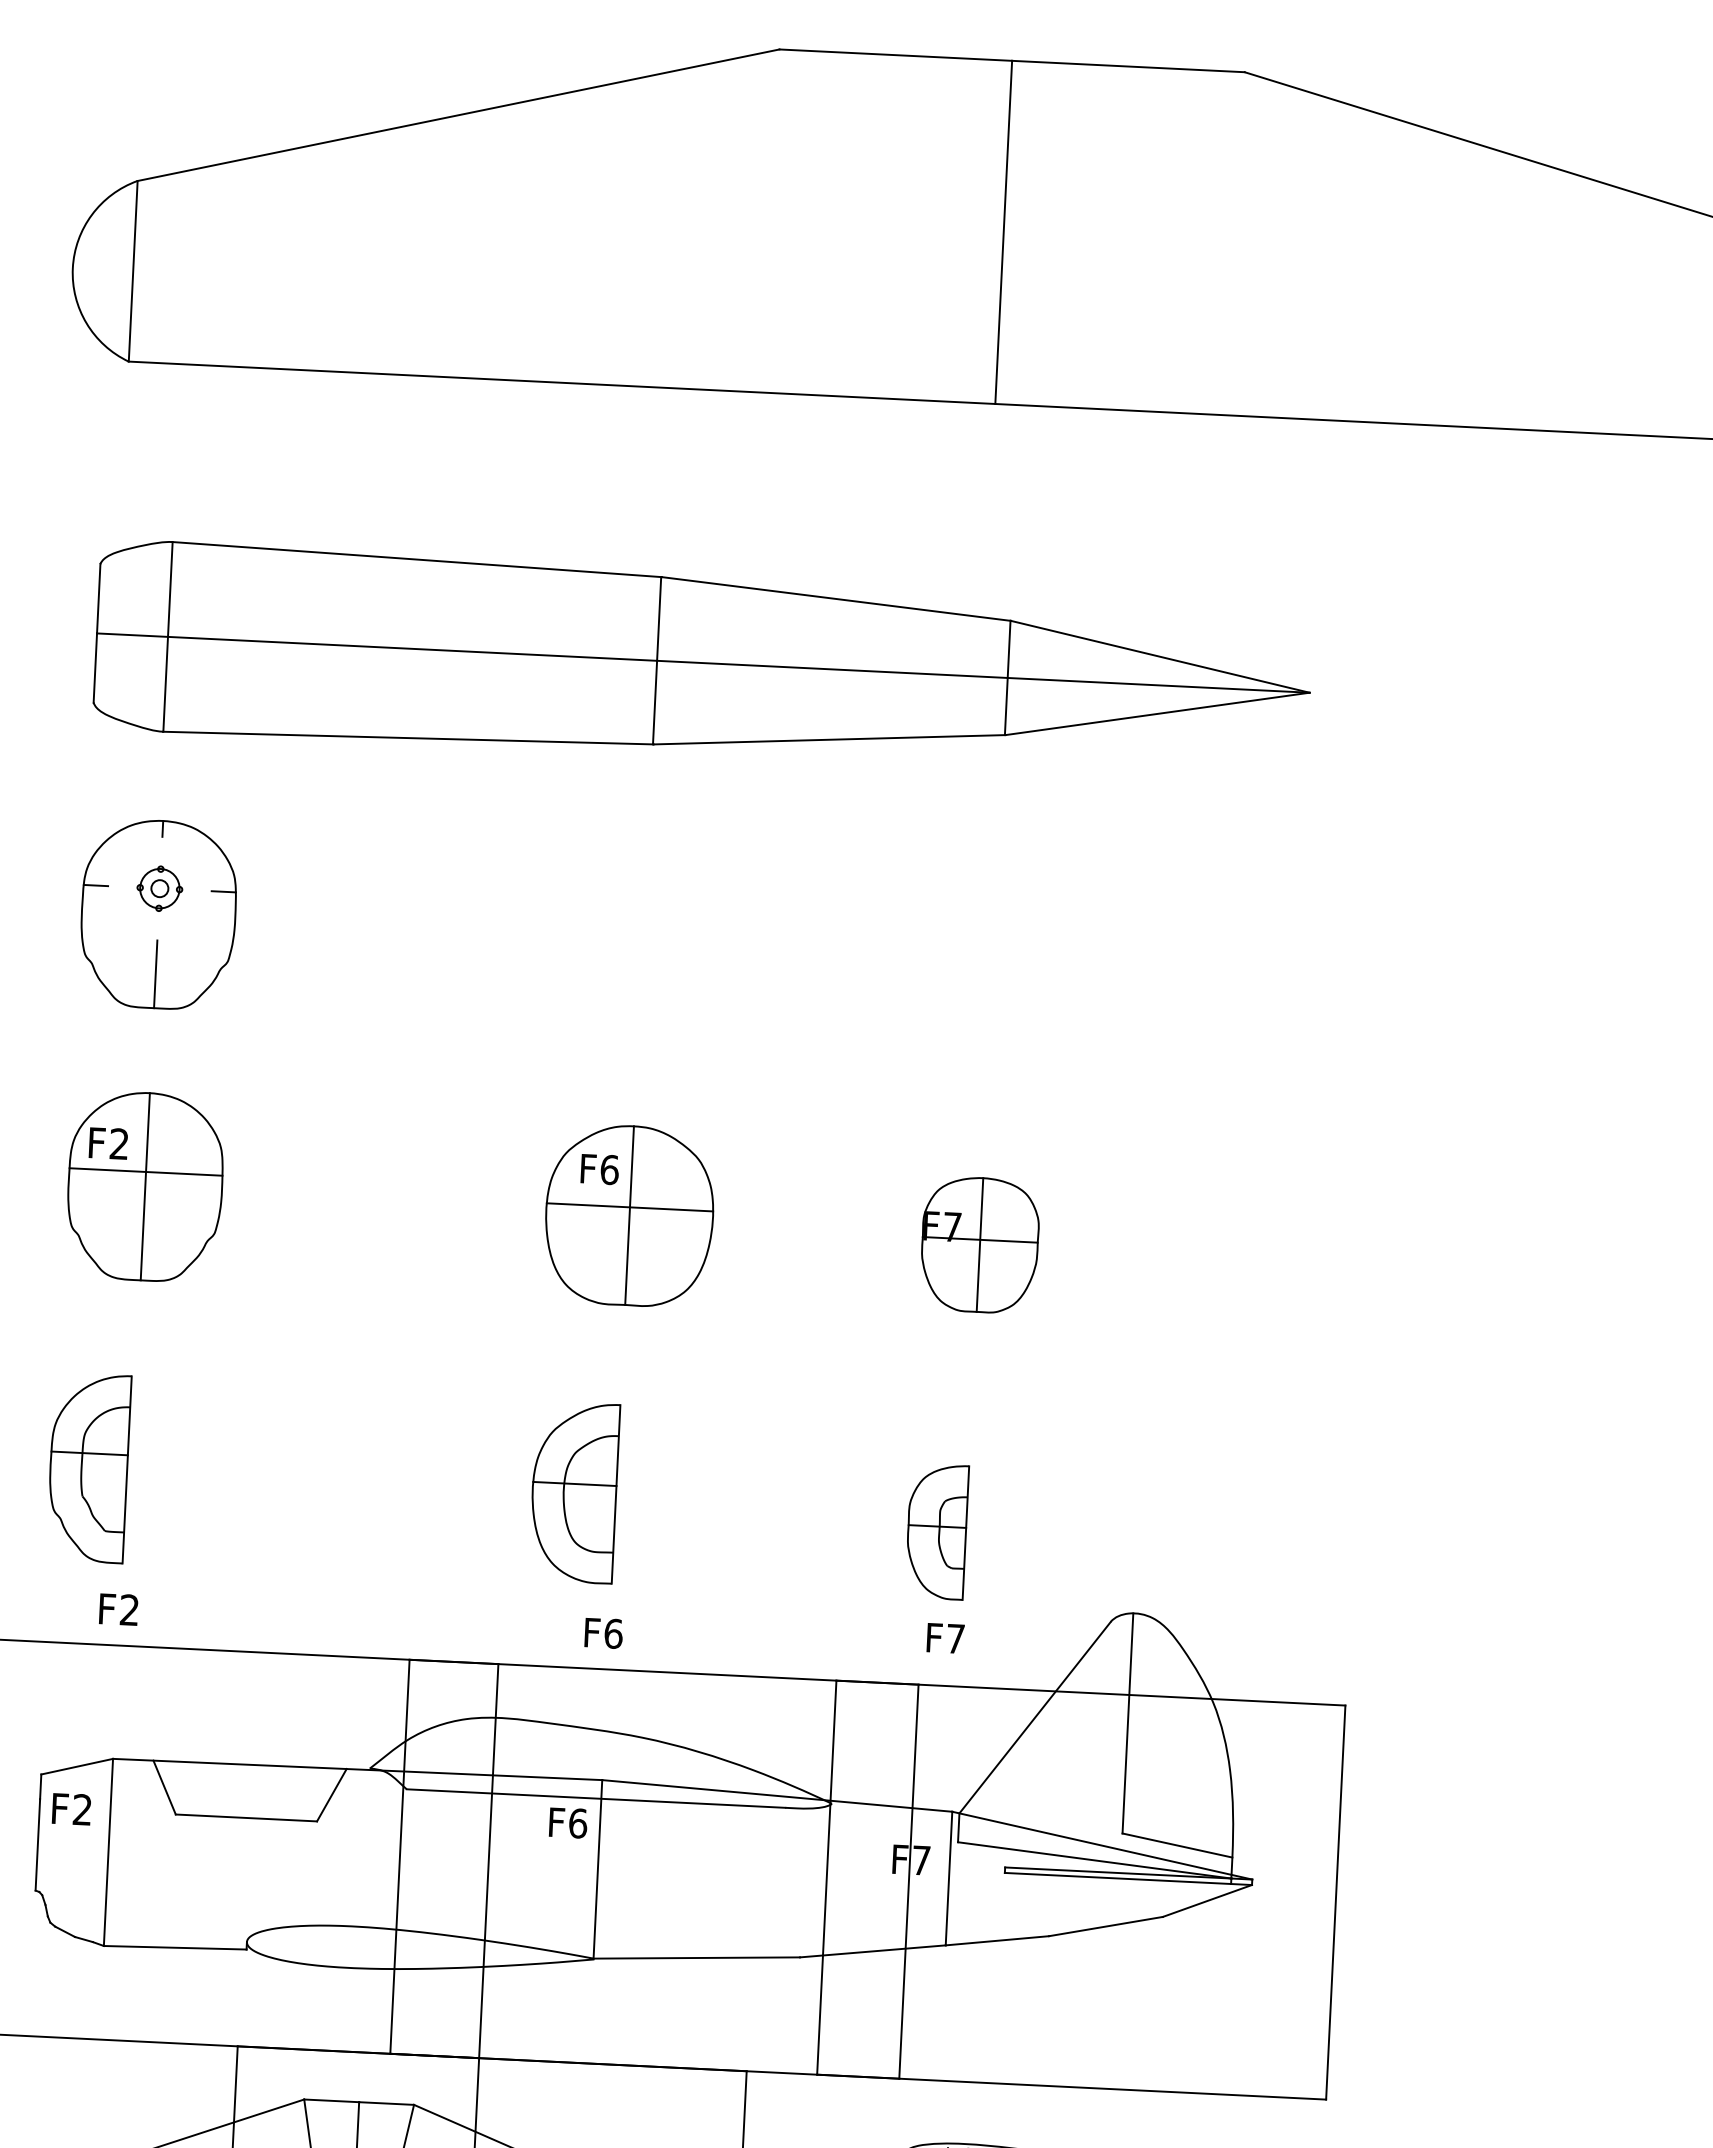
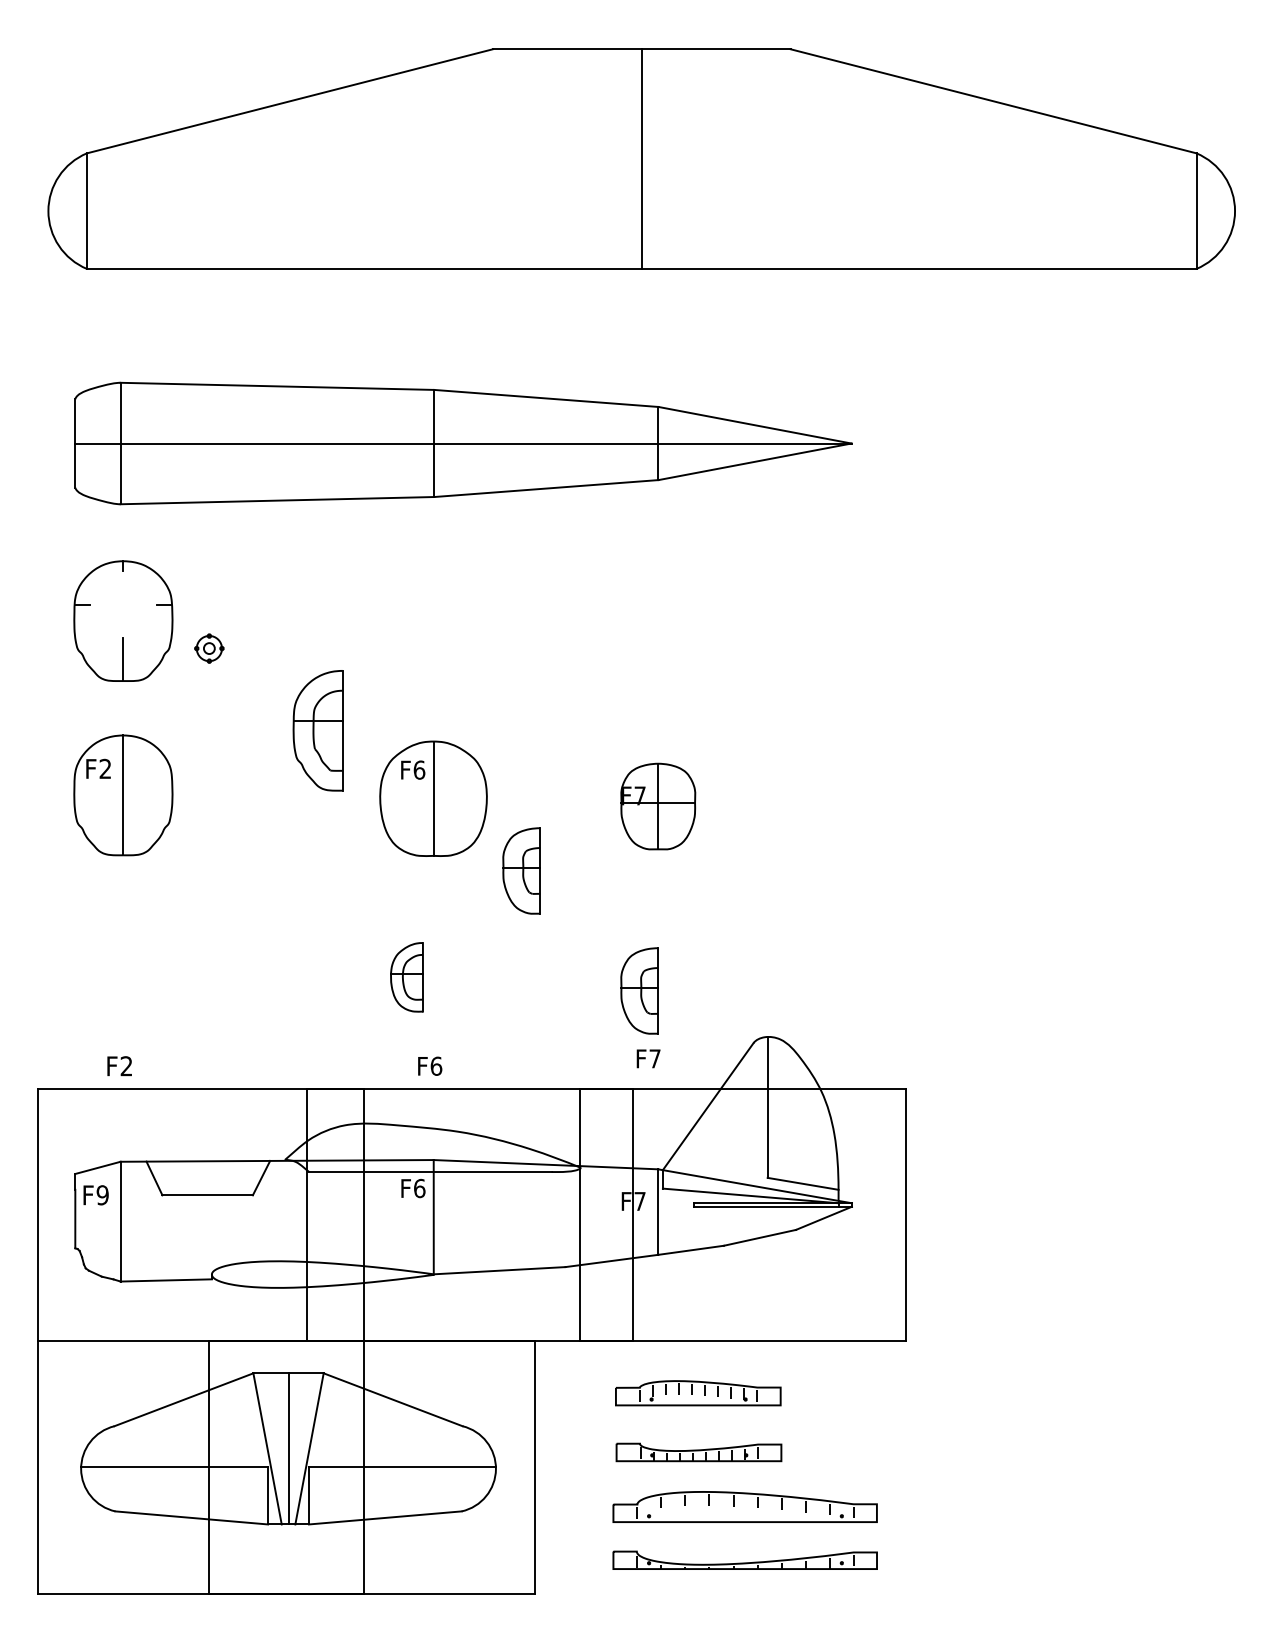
part: (160, 888) -> (209, 648), moved
line: (146, 1171) -> (123, 785), removed
line: (629, 1207) -> (433, 793), removed
part: (761, 1334) -> (521, 870), added
part: (87, 1467) -> (317, 730), moved
part: (573, 1492) -> (406, 977), size x0.6
text: (82, 1810) -> (102, 1195), F2 -> F9

